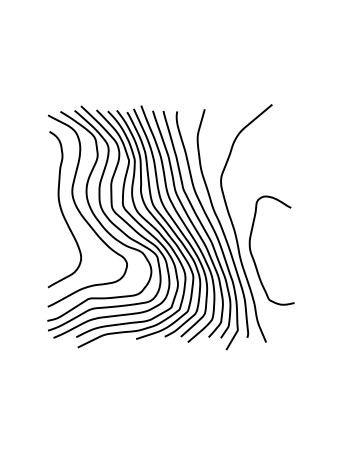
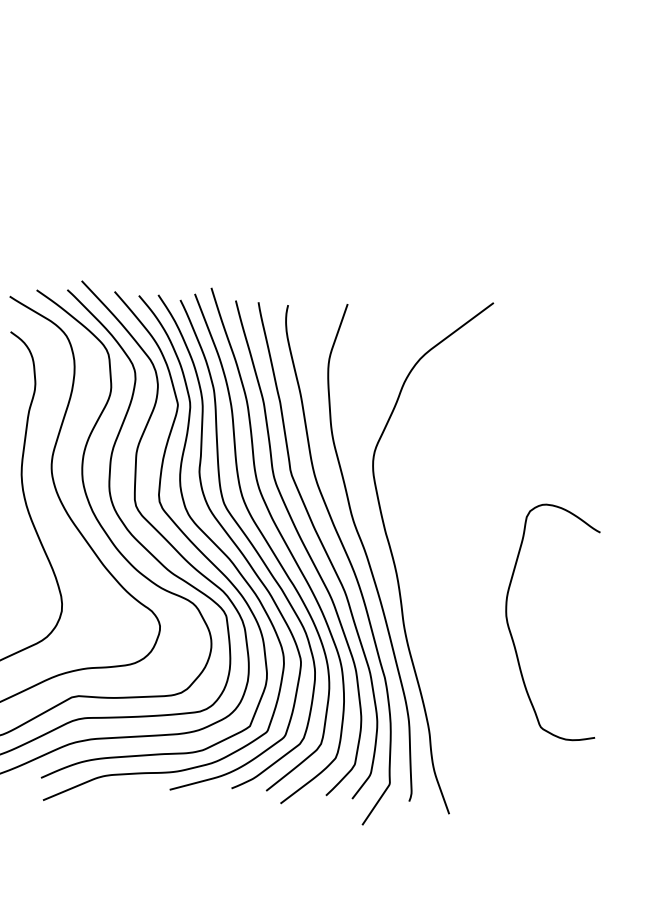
curve: (253, 256) -> (512, 632), moved

